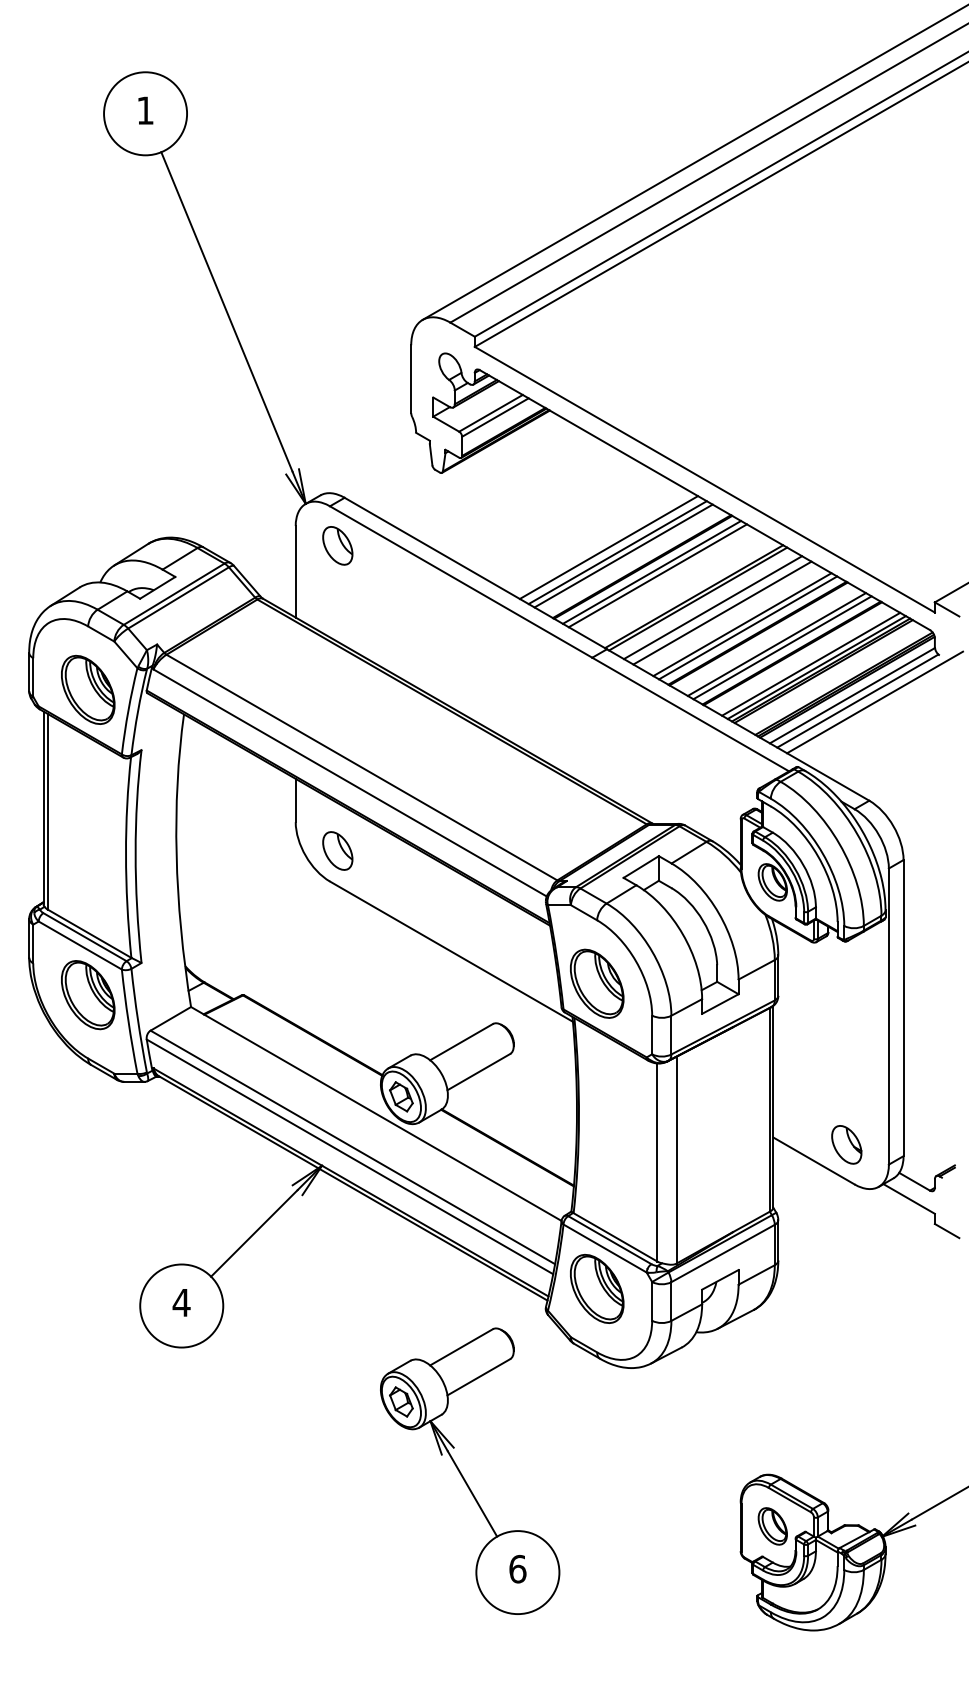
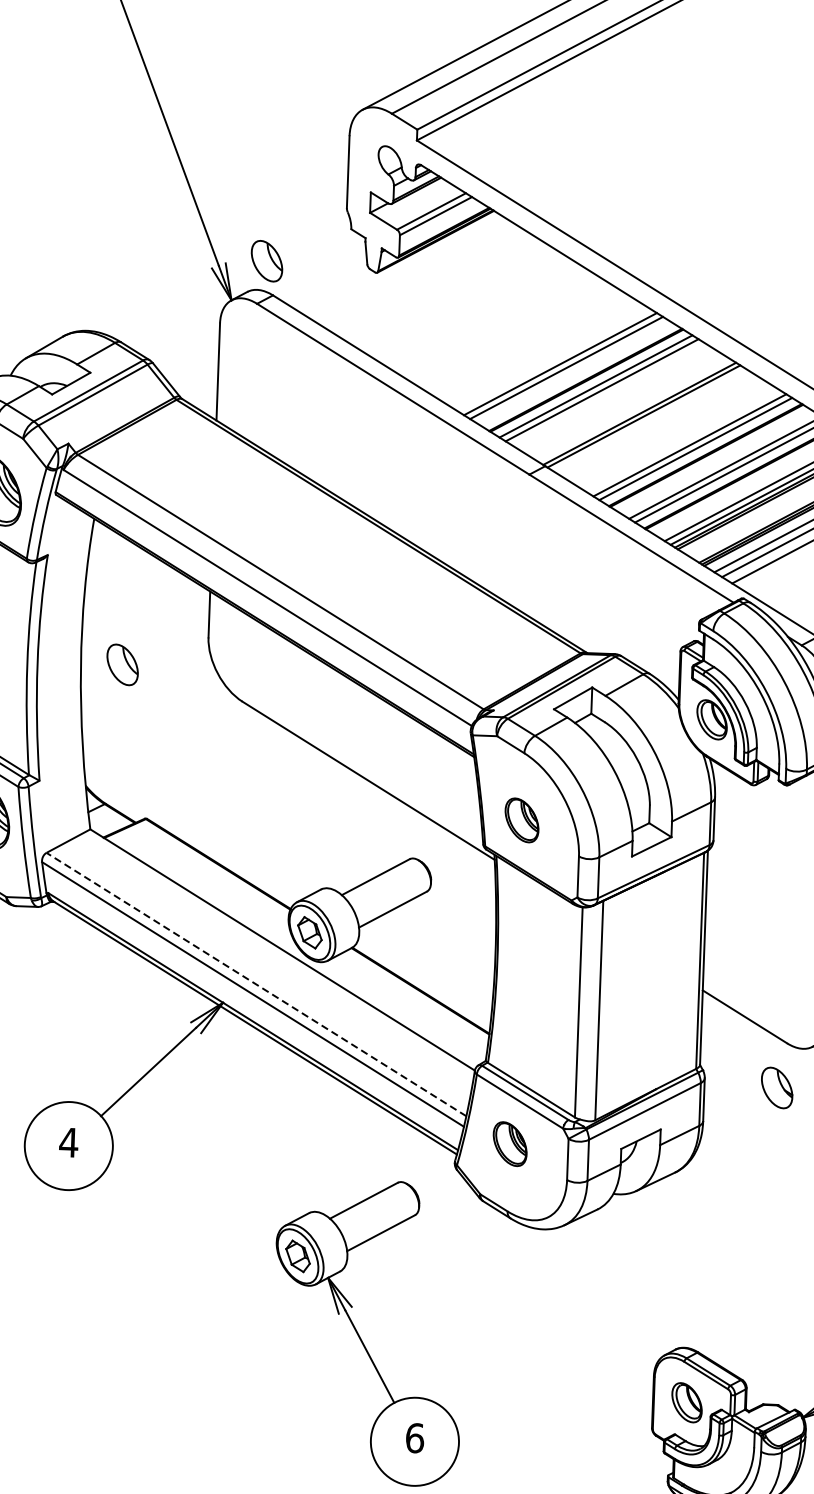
part: (337, 545) -> (266, 260), moved
line: (608, 547) -> (550, 358), removed
line: (712, 607) -> (658, 426), removed
line: (722, 612) -> (669, 431), removed
part: (337, 850) -> (122, 664), moved
part: (597, 983) -> (522, 820), size x0.6
part: (846, 1144) -> (776, 1087), moved
line: (352, 1147) -> (256, 984), solid -> dashed
part: (597, 1288) -> (510, 1143), size x0.6

